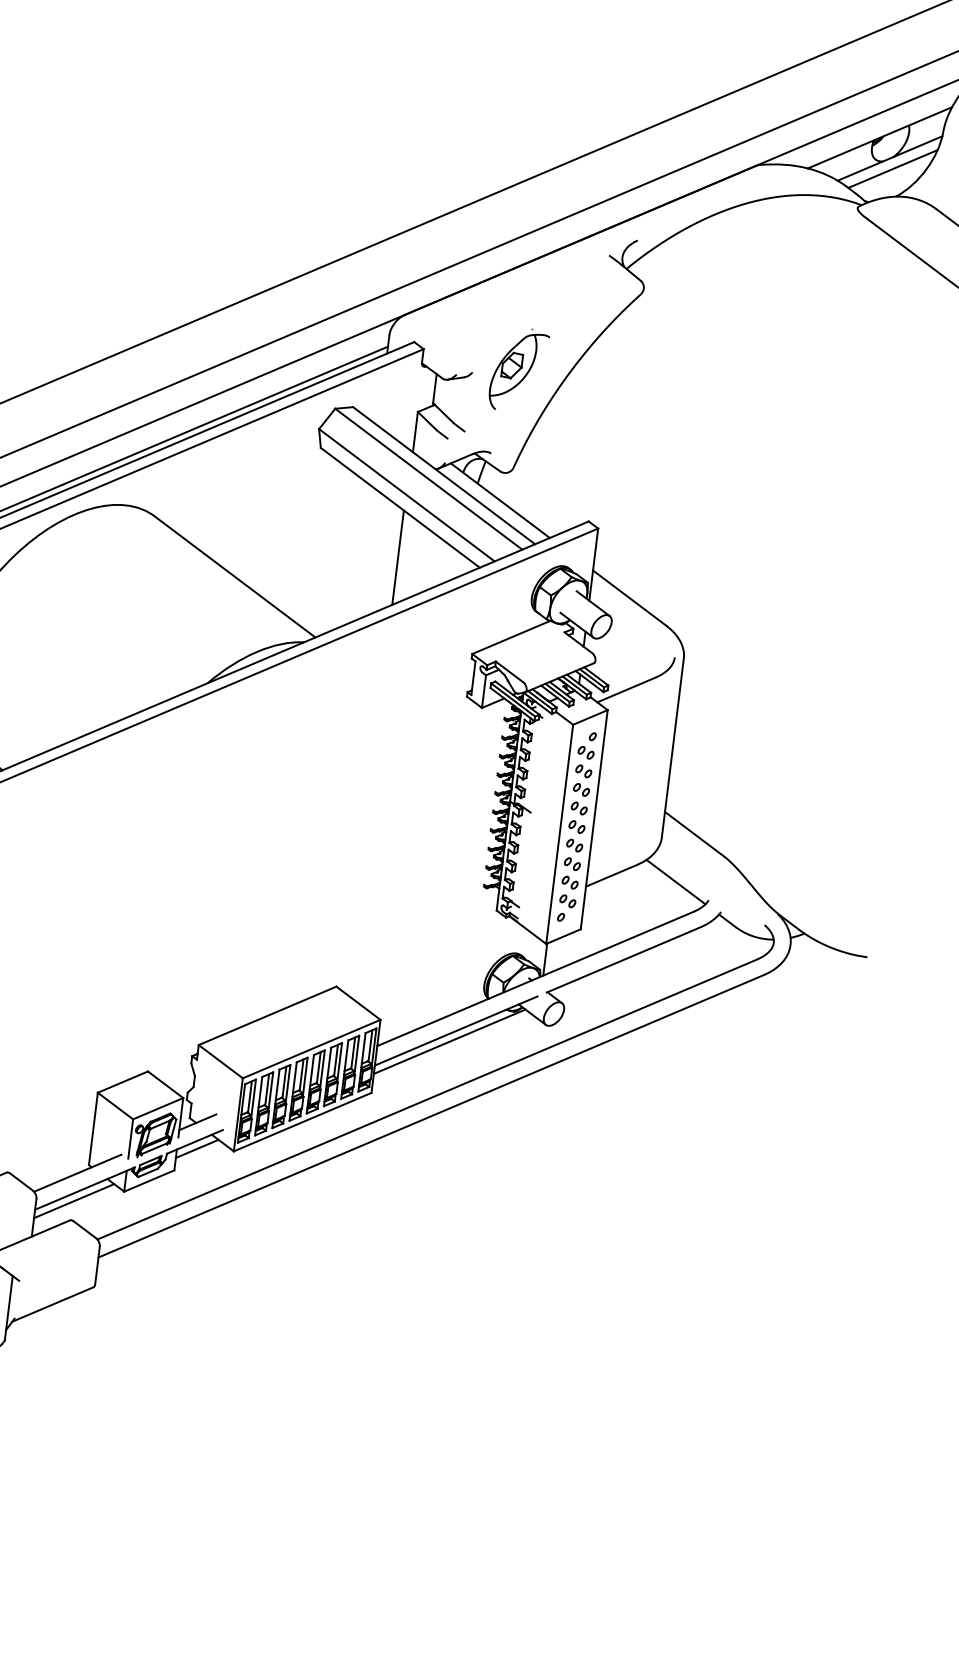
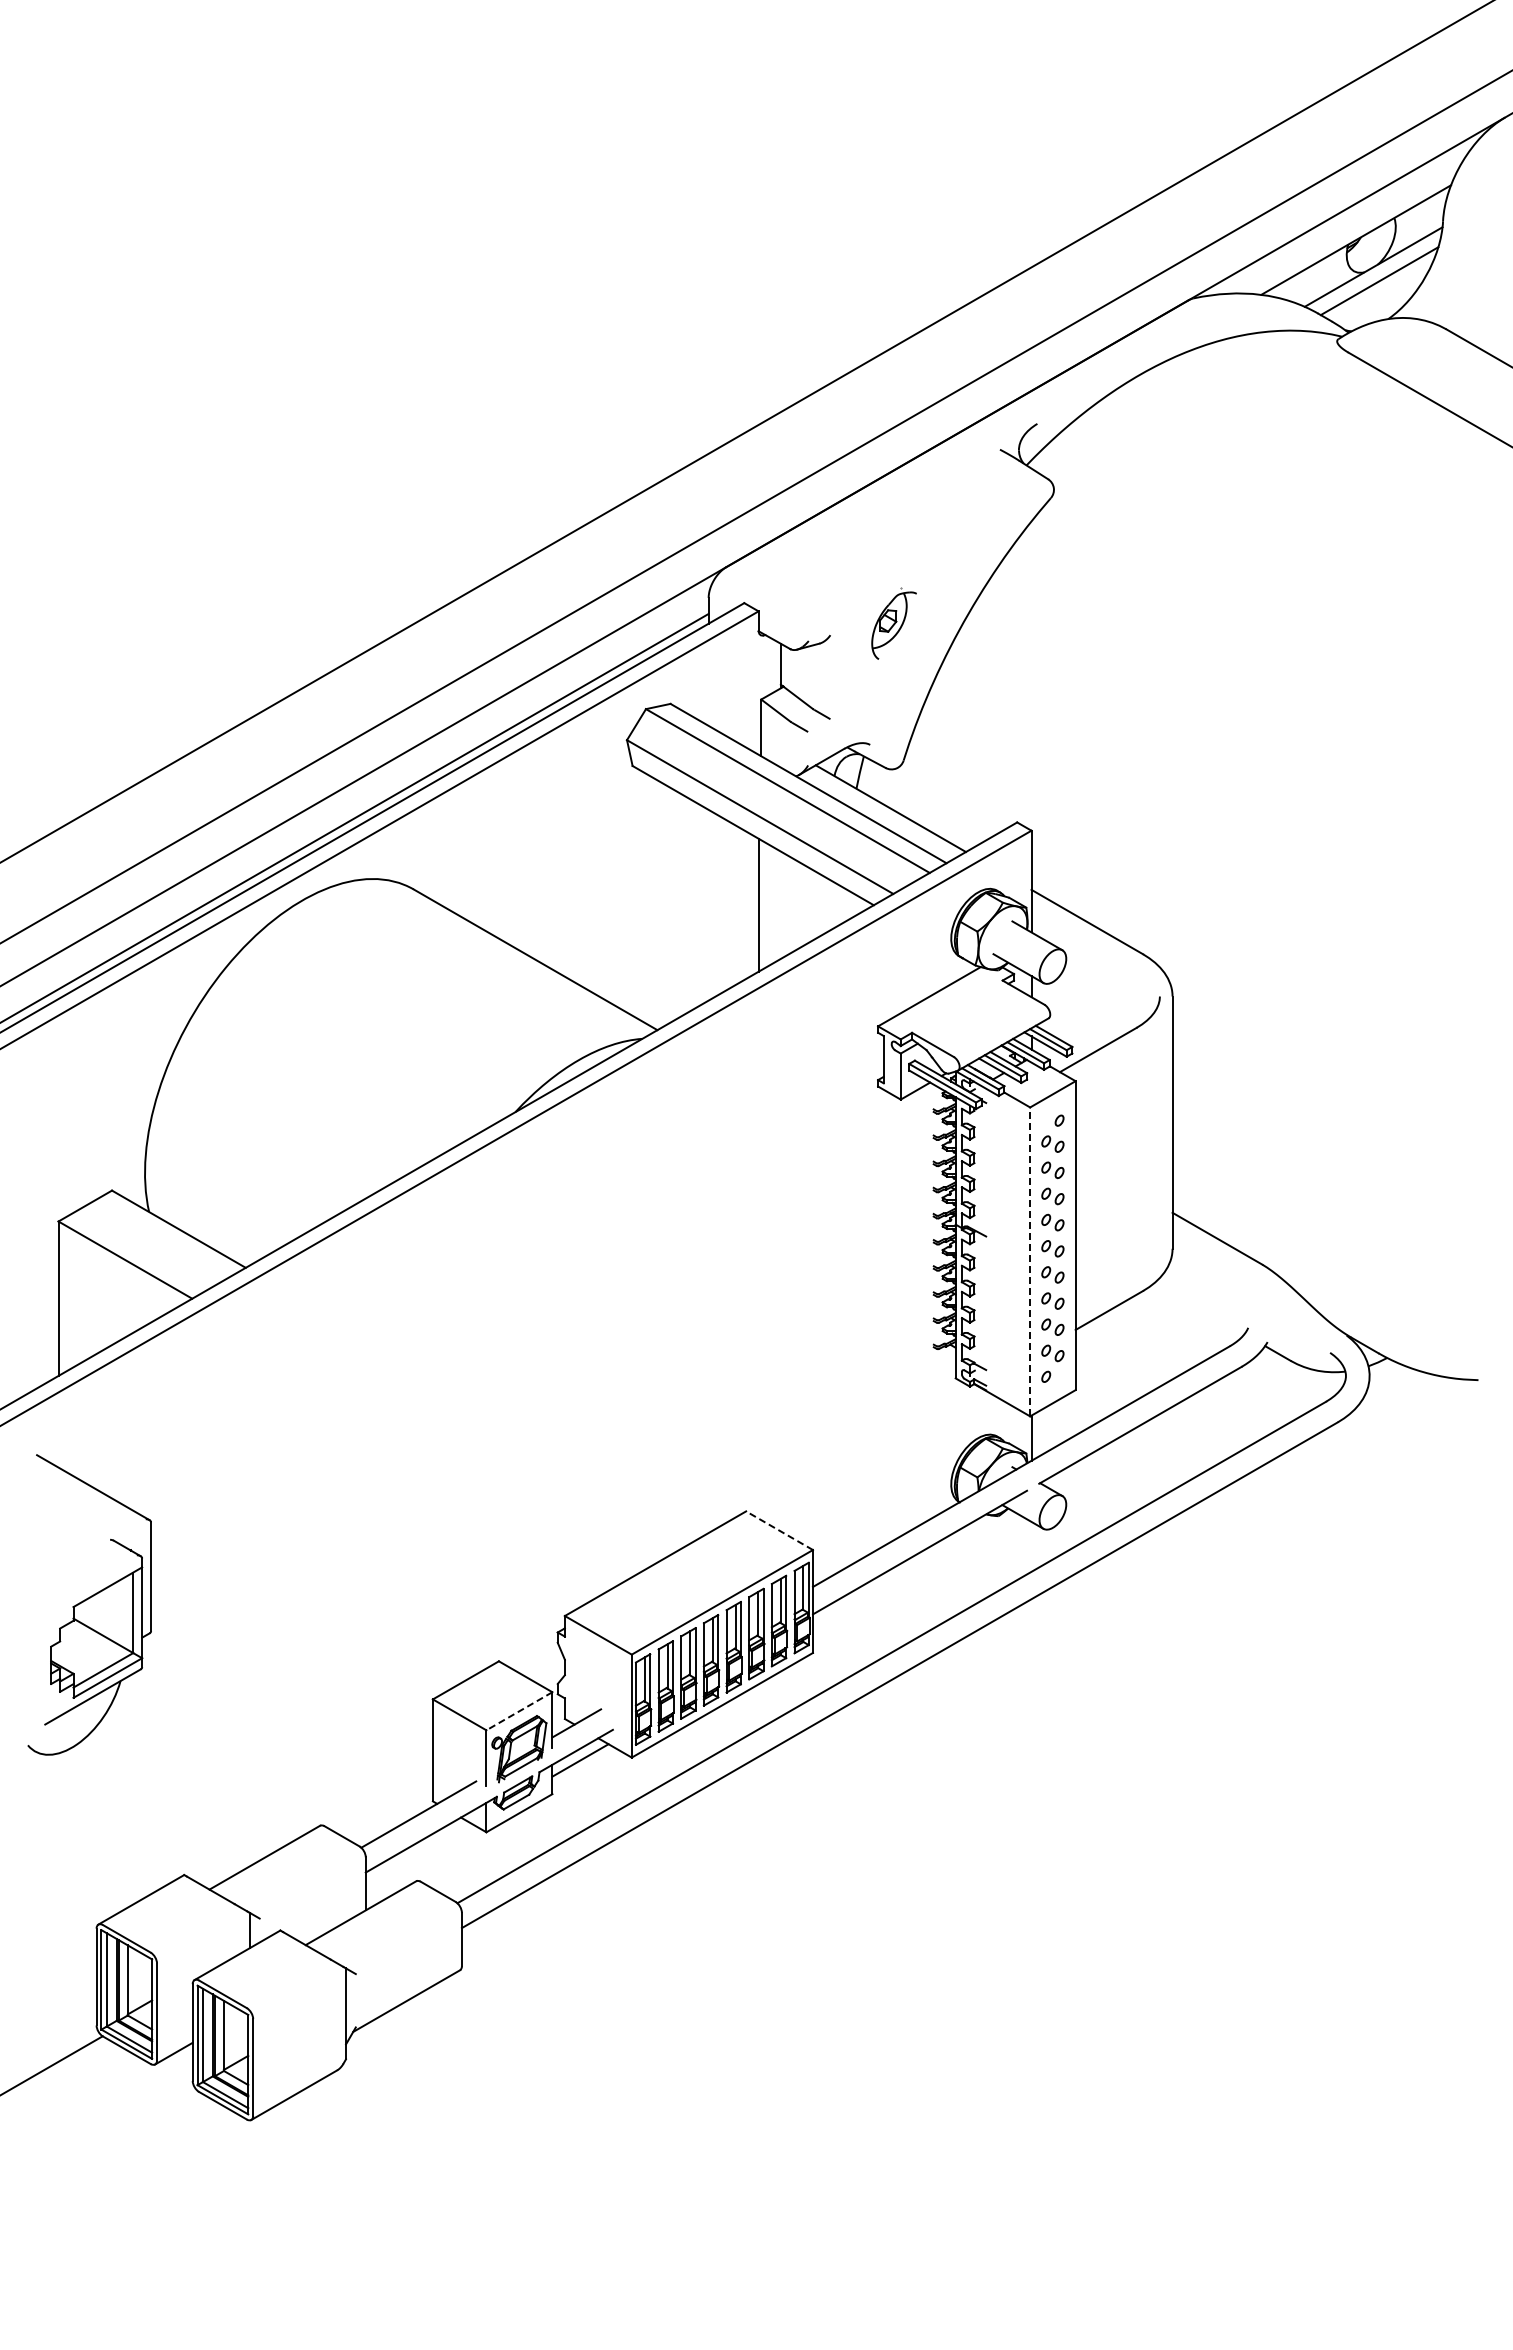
part: (518, 369) -> (893, 623), size x0.6
line: (559, 834) -> (1030, 1261), solid -> dashed
line: (675, 882) -> (1199, 1308), removed
line: (358, 1003) -> (779, 1530), solid -> dashed
line: (449, 1041) -> (912, 1568), removed
line: (158, 1108) -> (519, 1711), solid -> dashed
line: (74, 1200) -> (418, 1853), removed

